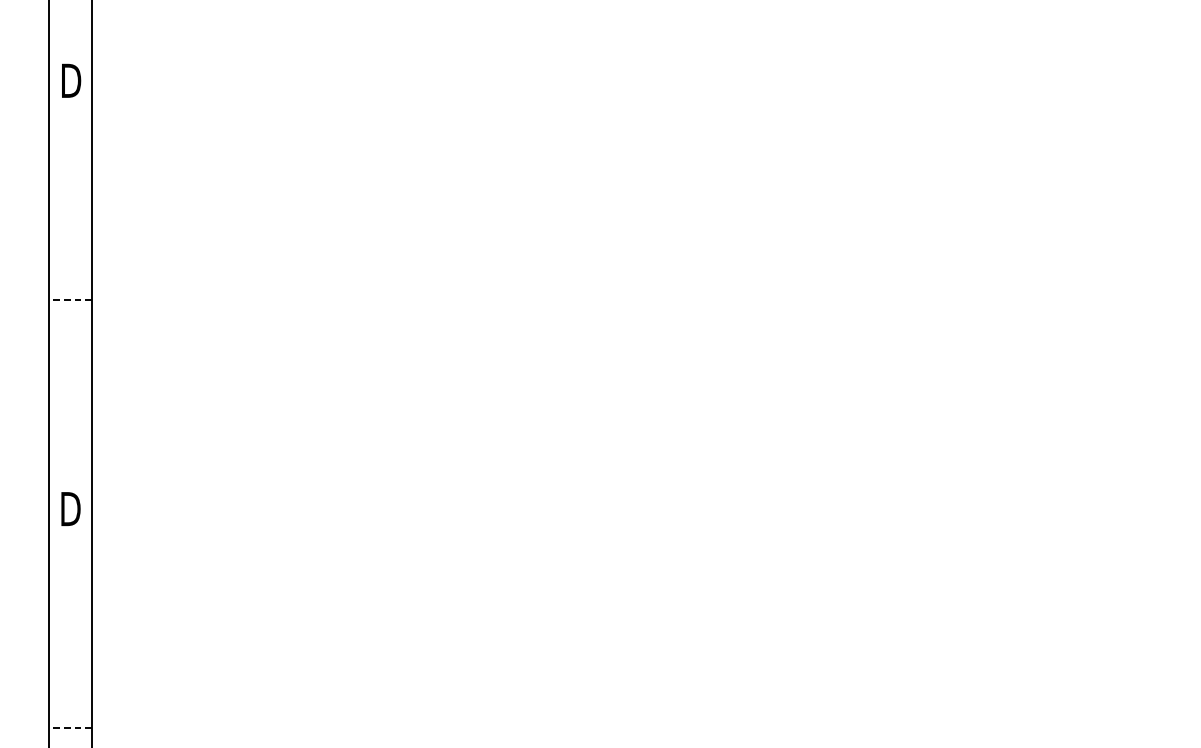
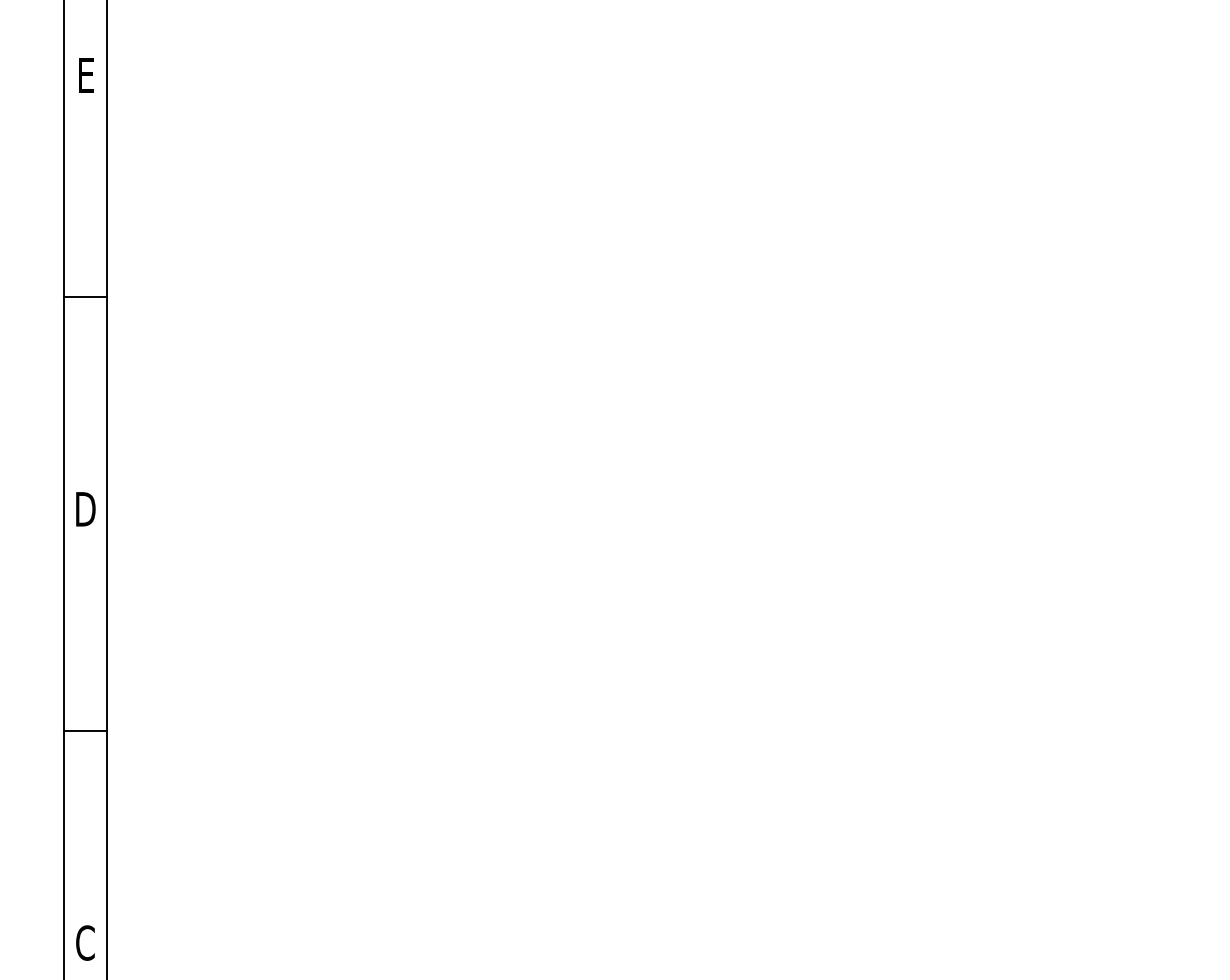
text: (71, 80) -> (86, 75), D -> E
line: (70, 299) -> (85, 297), dashed -> solid
line: (70, 728) -> (85, 731), dashed -> solid

